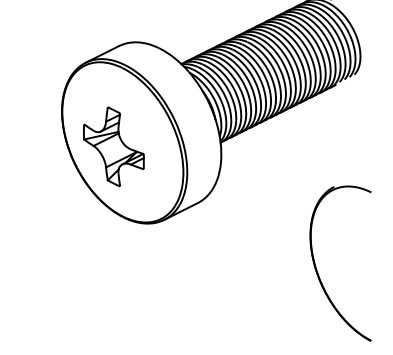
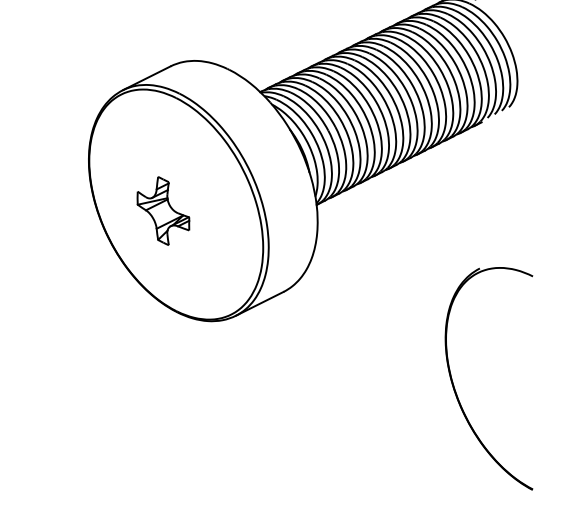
part: (113, 146) -> (162, 210), size x0.6

